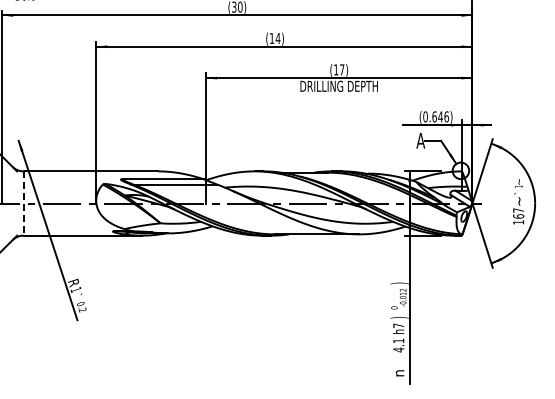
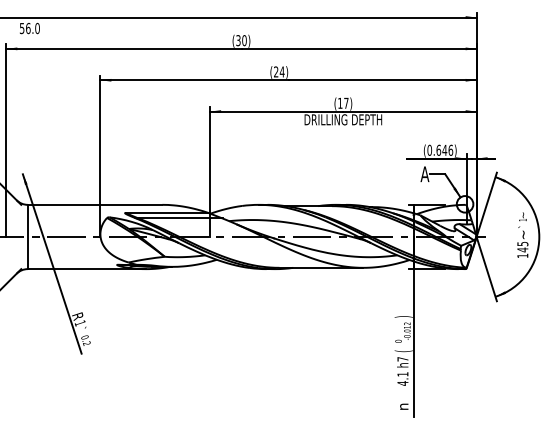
text: (272, 38) -> (276, 71), (14) -> (24)
line: (23, 204) -> (27, 237), dashed -> solid
text: (518, 213) -> (522, 246), 167 -> 145
text: (399, 318) -> (403, 351), ) -> (

